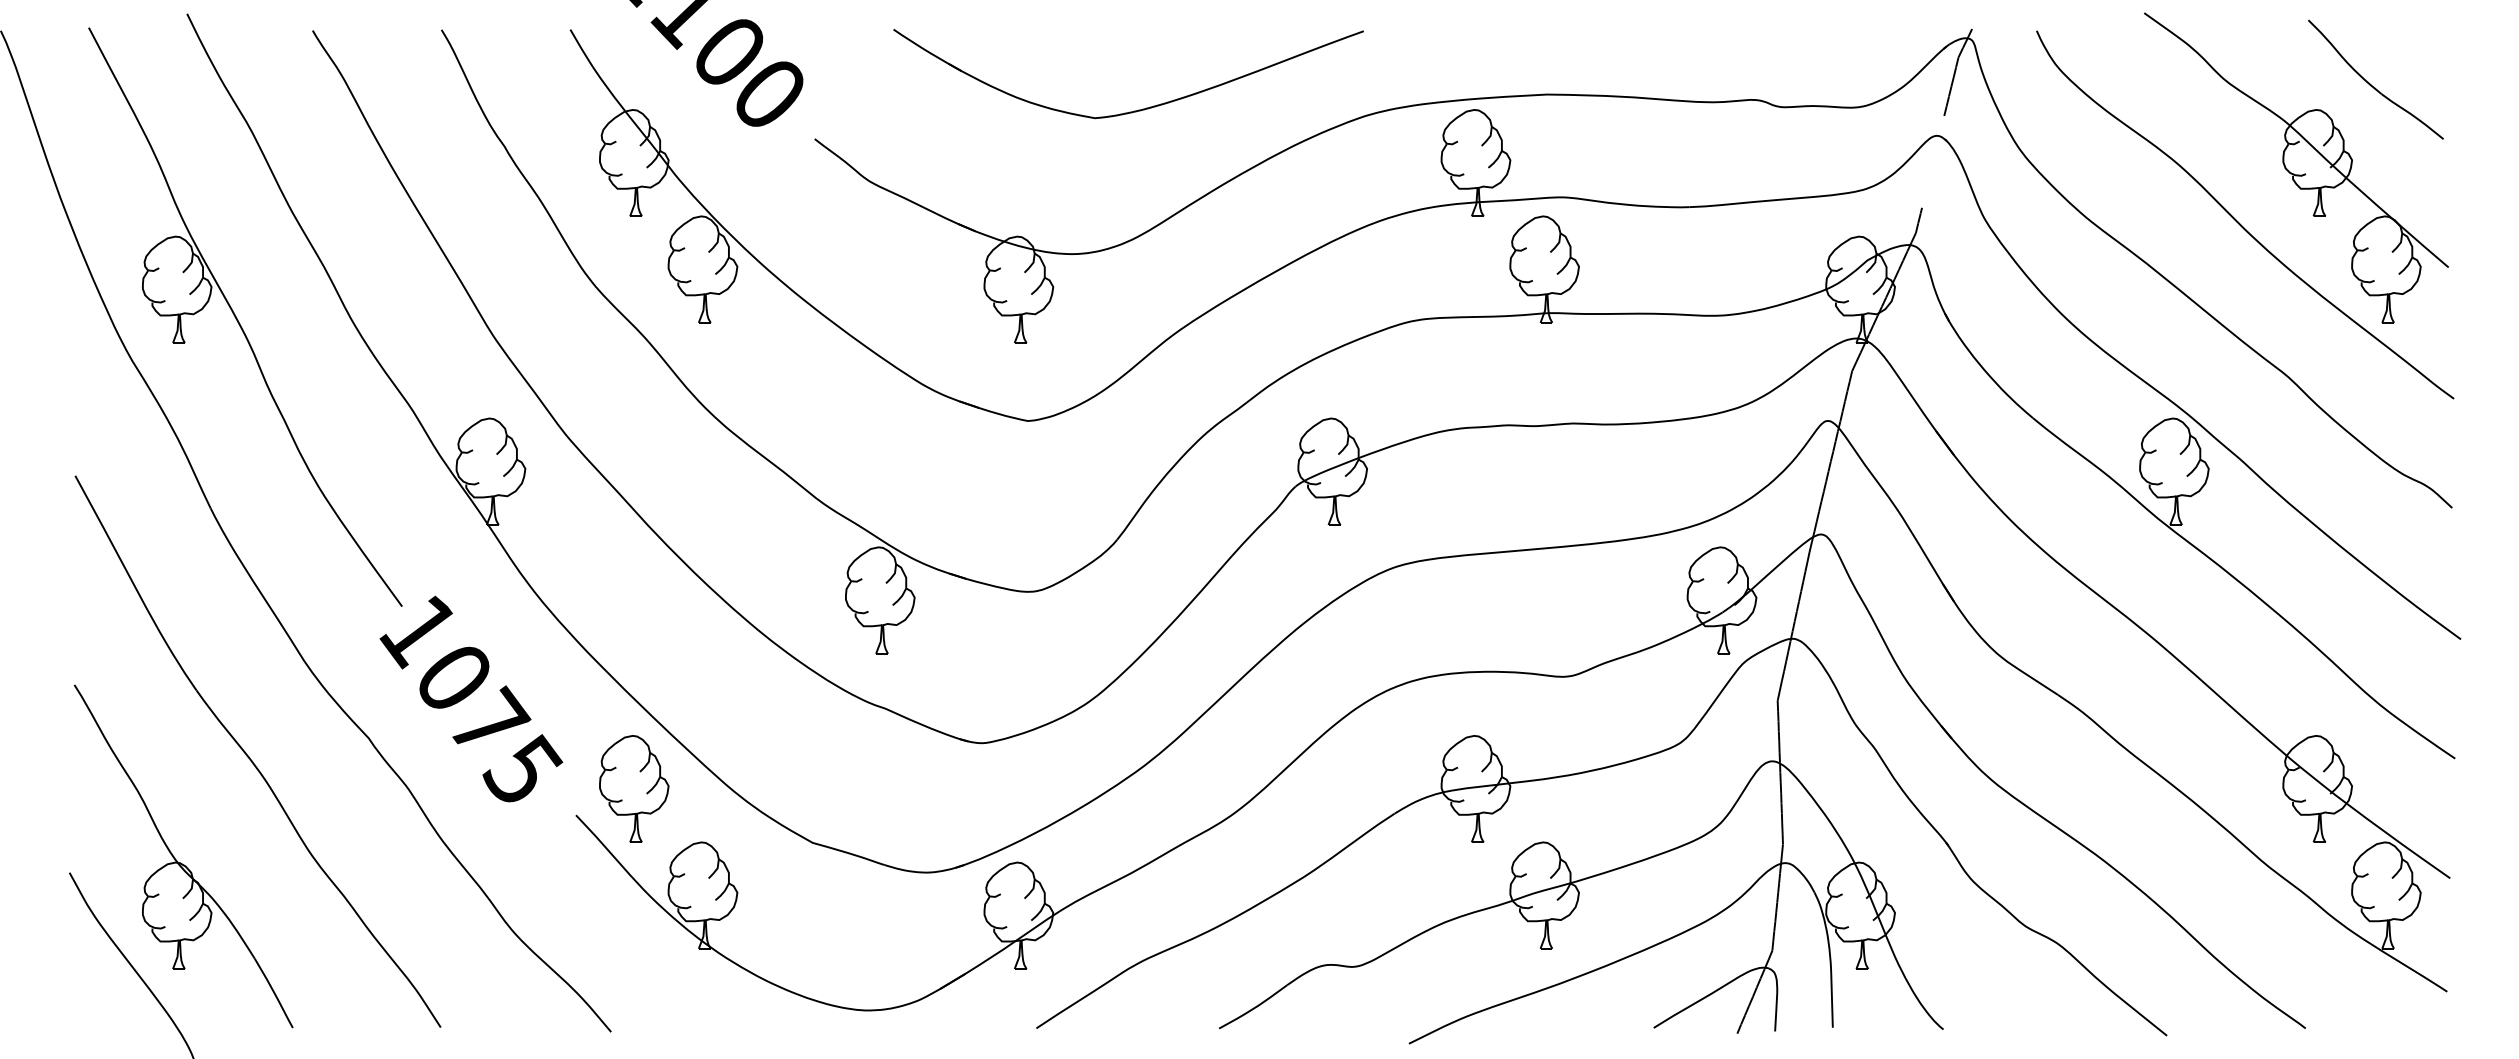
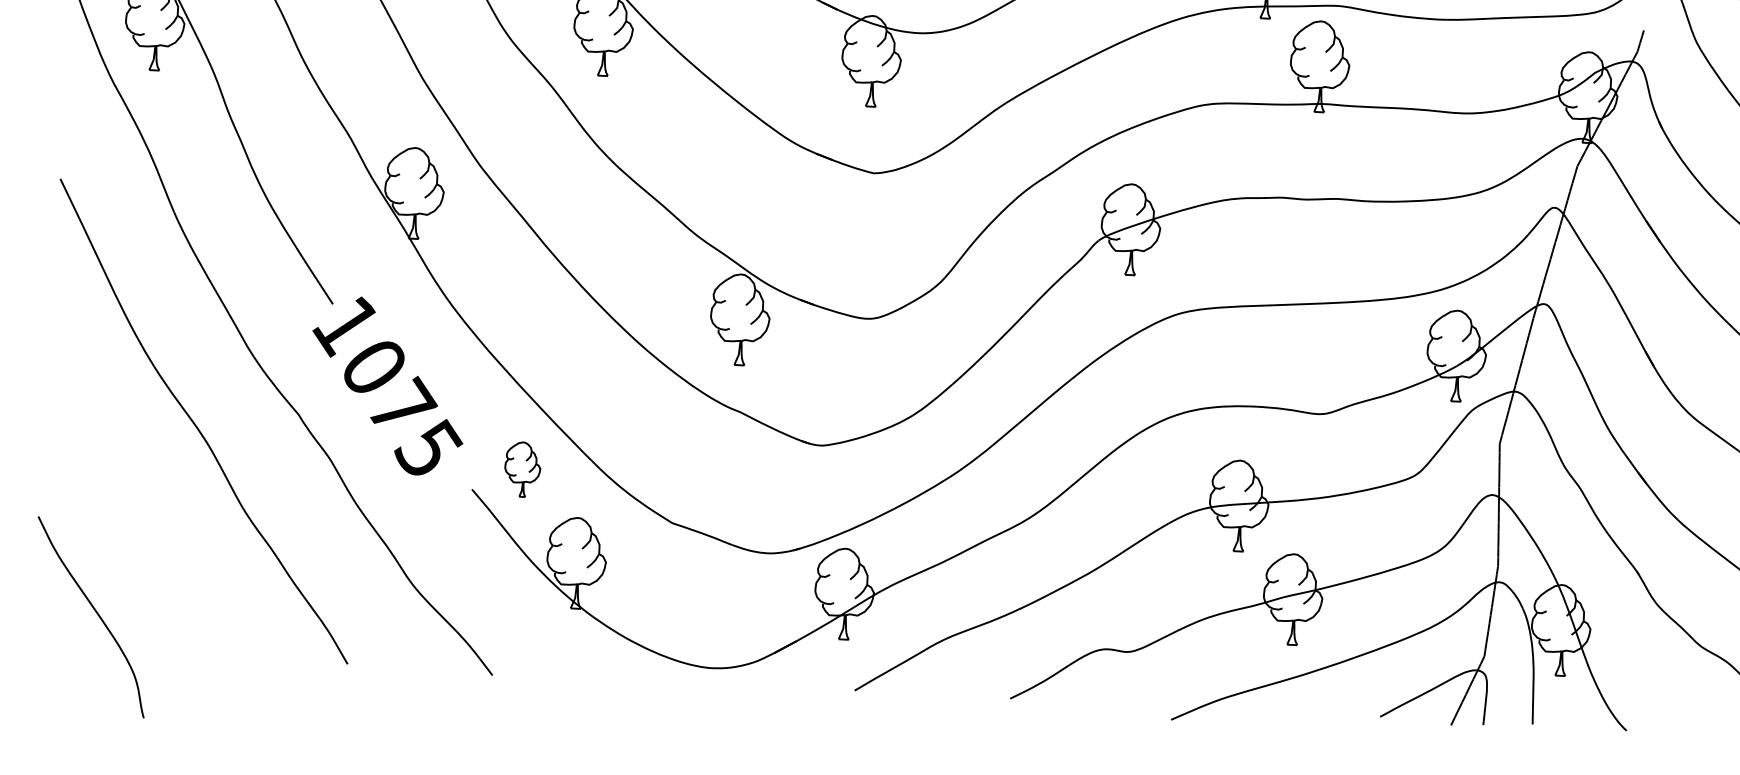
part: (634, 788) -> (522, 469), size x0.6
part: (180, 862) -> (133, 512), removed

